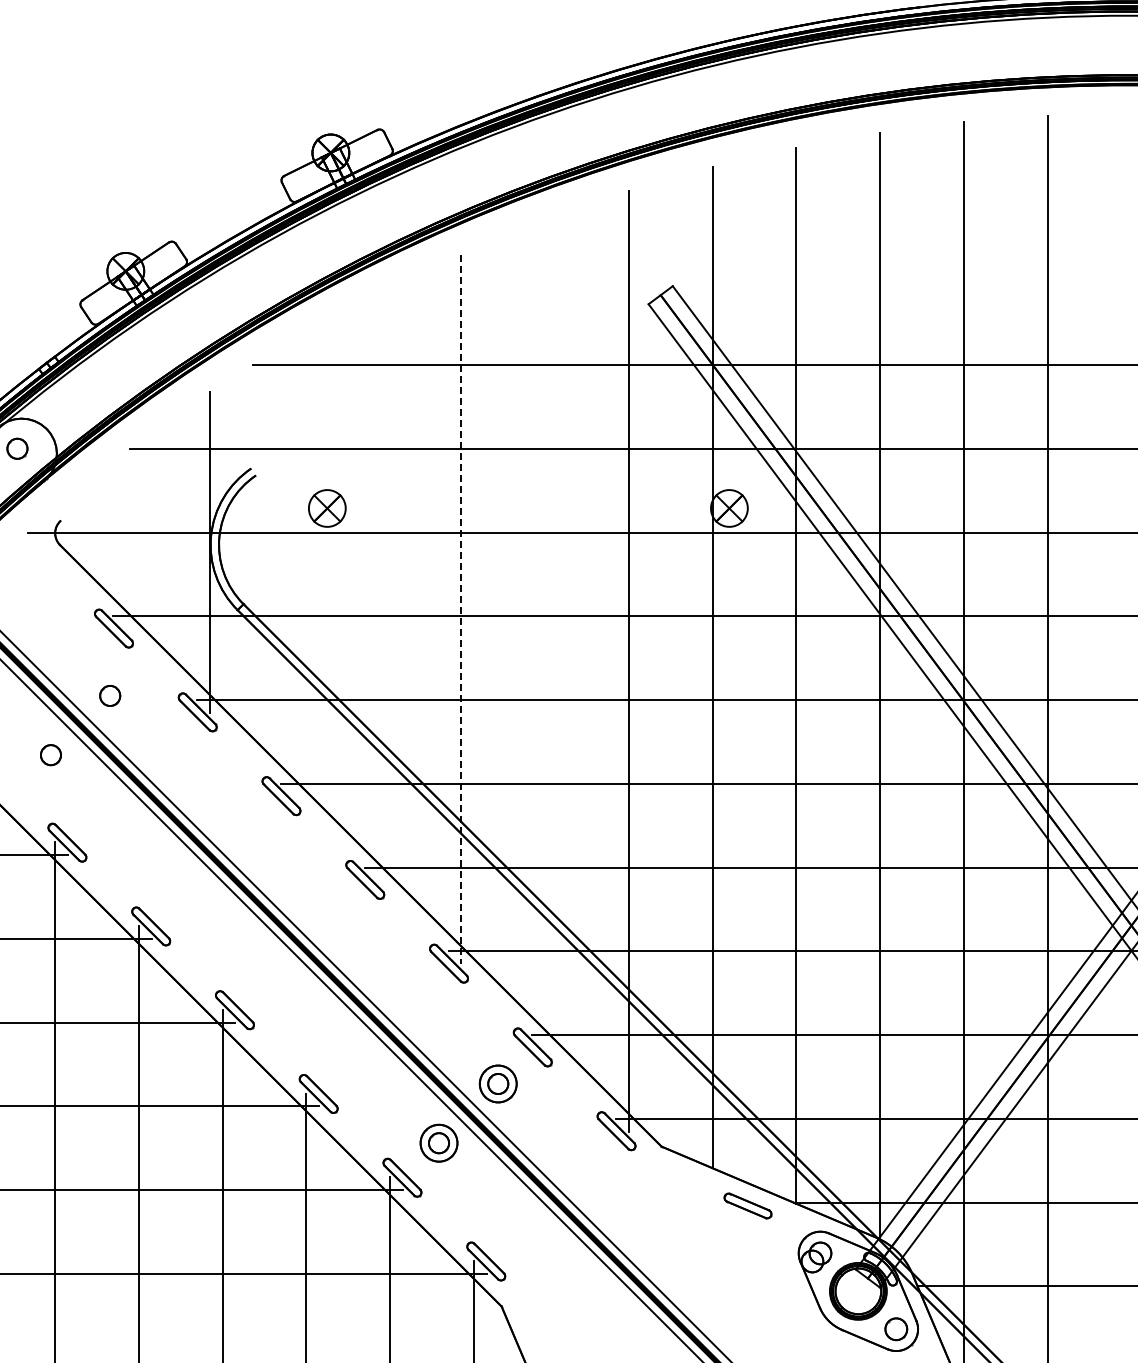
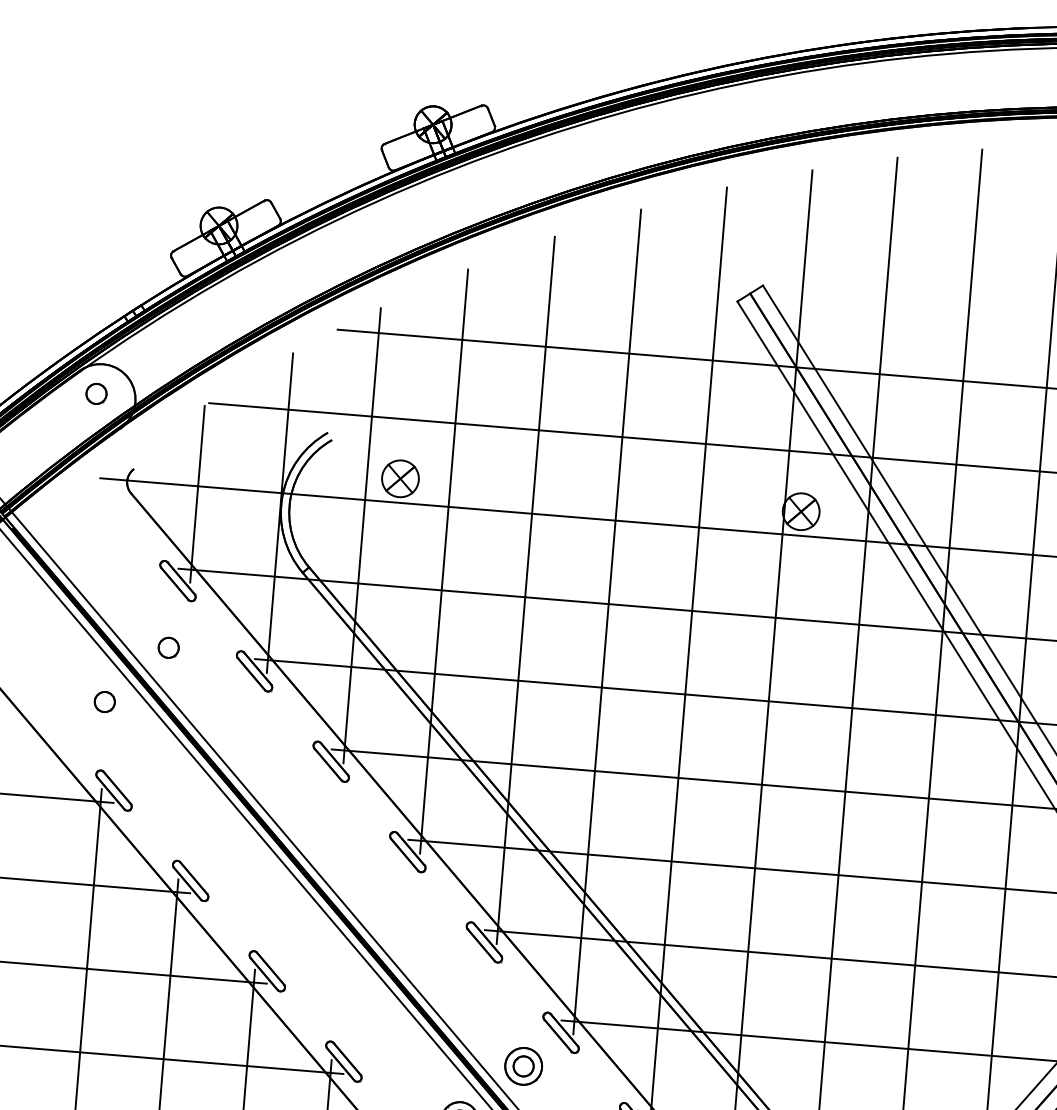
line: (126, 540) -> (197, 494), added
line: (293, 568) -> (361, 535), added
line: (377, 587) -> (443, 561), added
line: (461, 609) -> (525, 590), dashed -> solid
line: (545, 633) -> (607, 621), added

